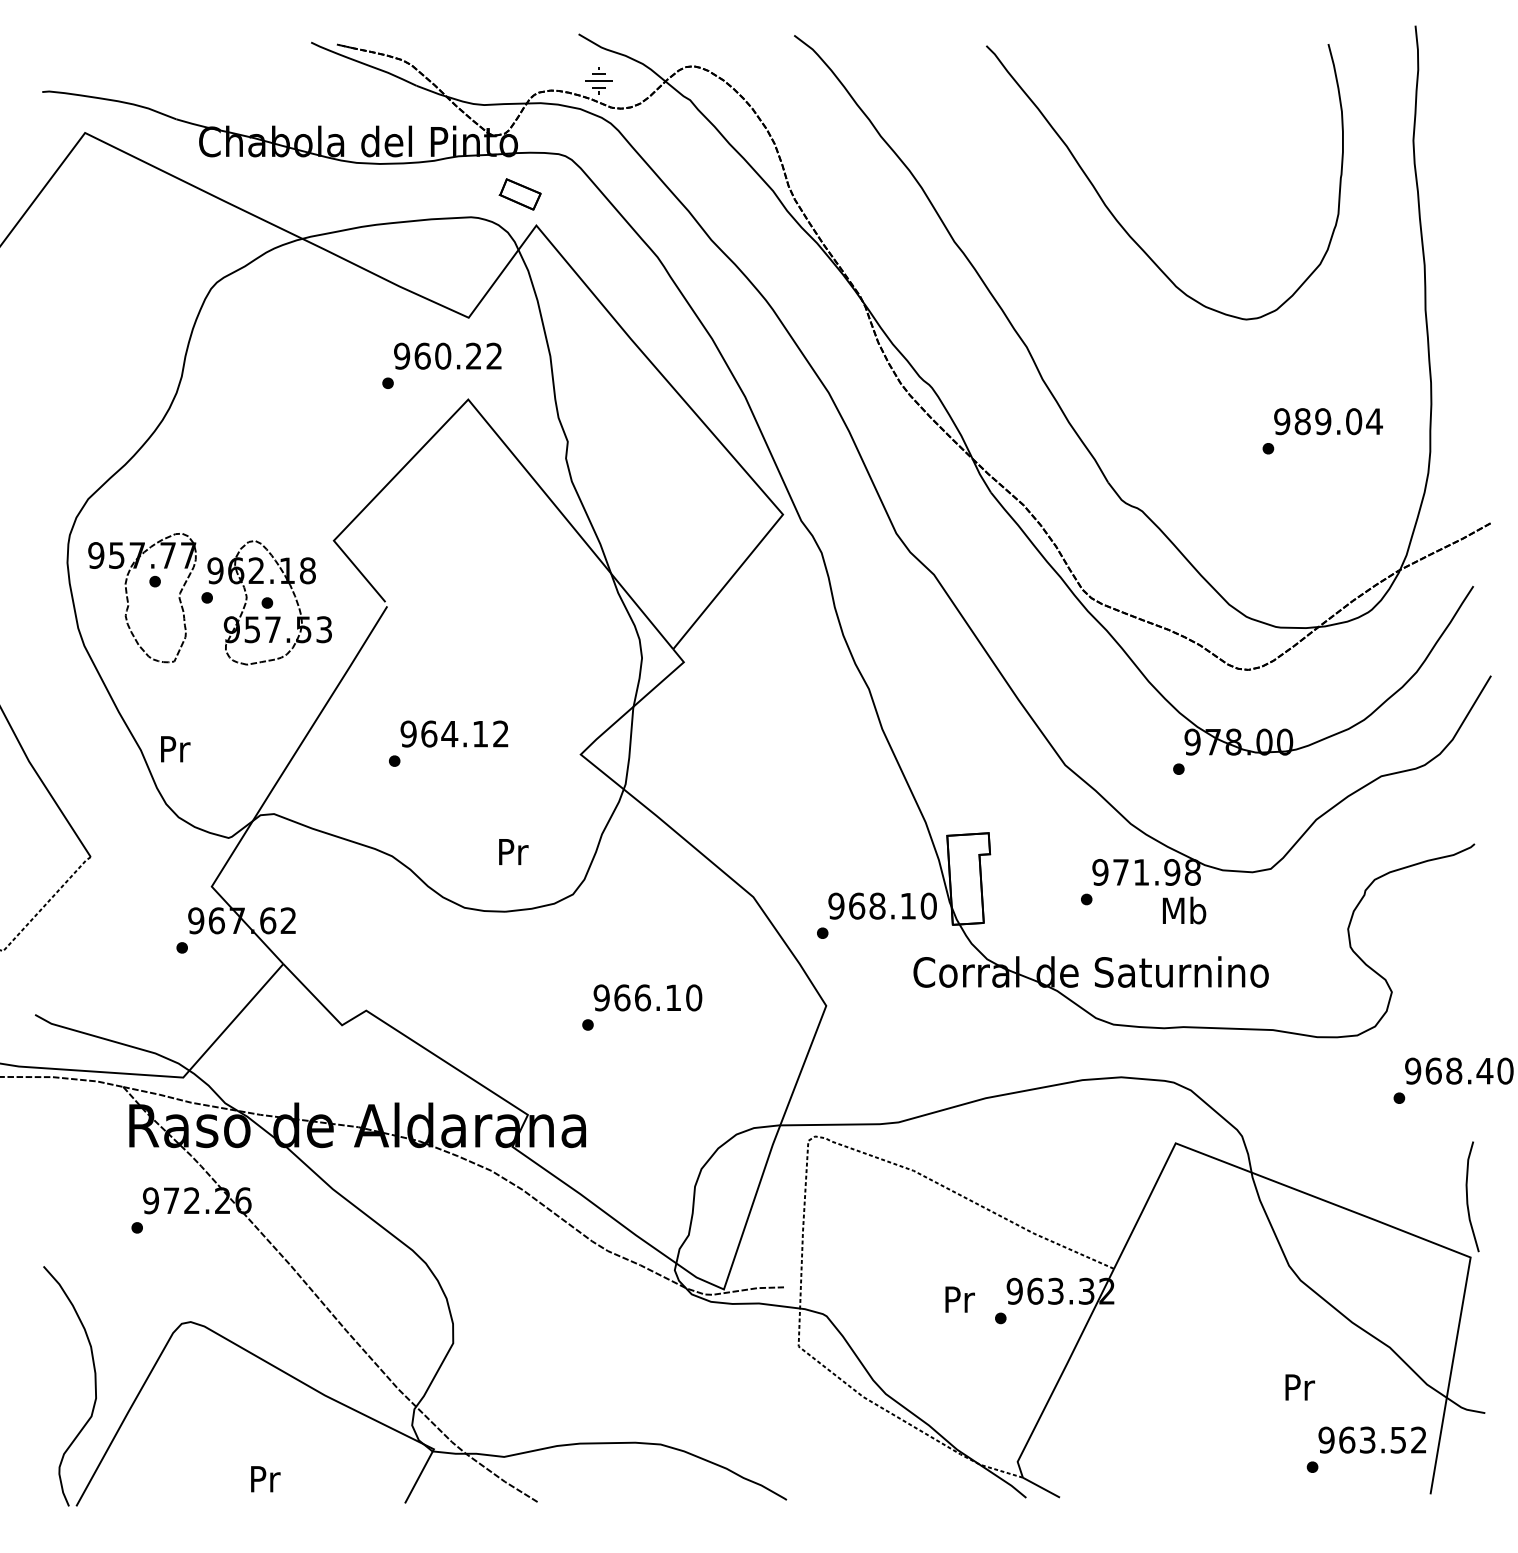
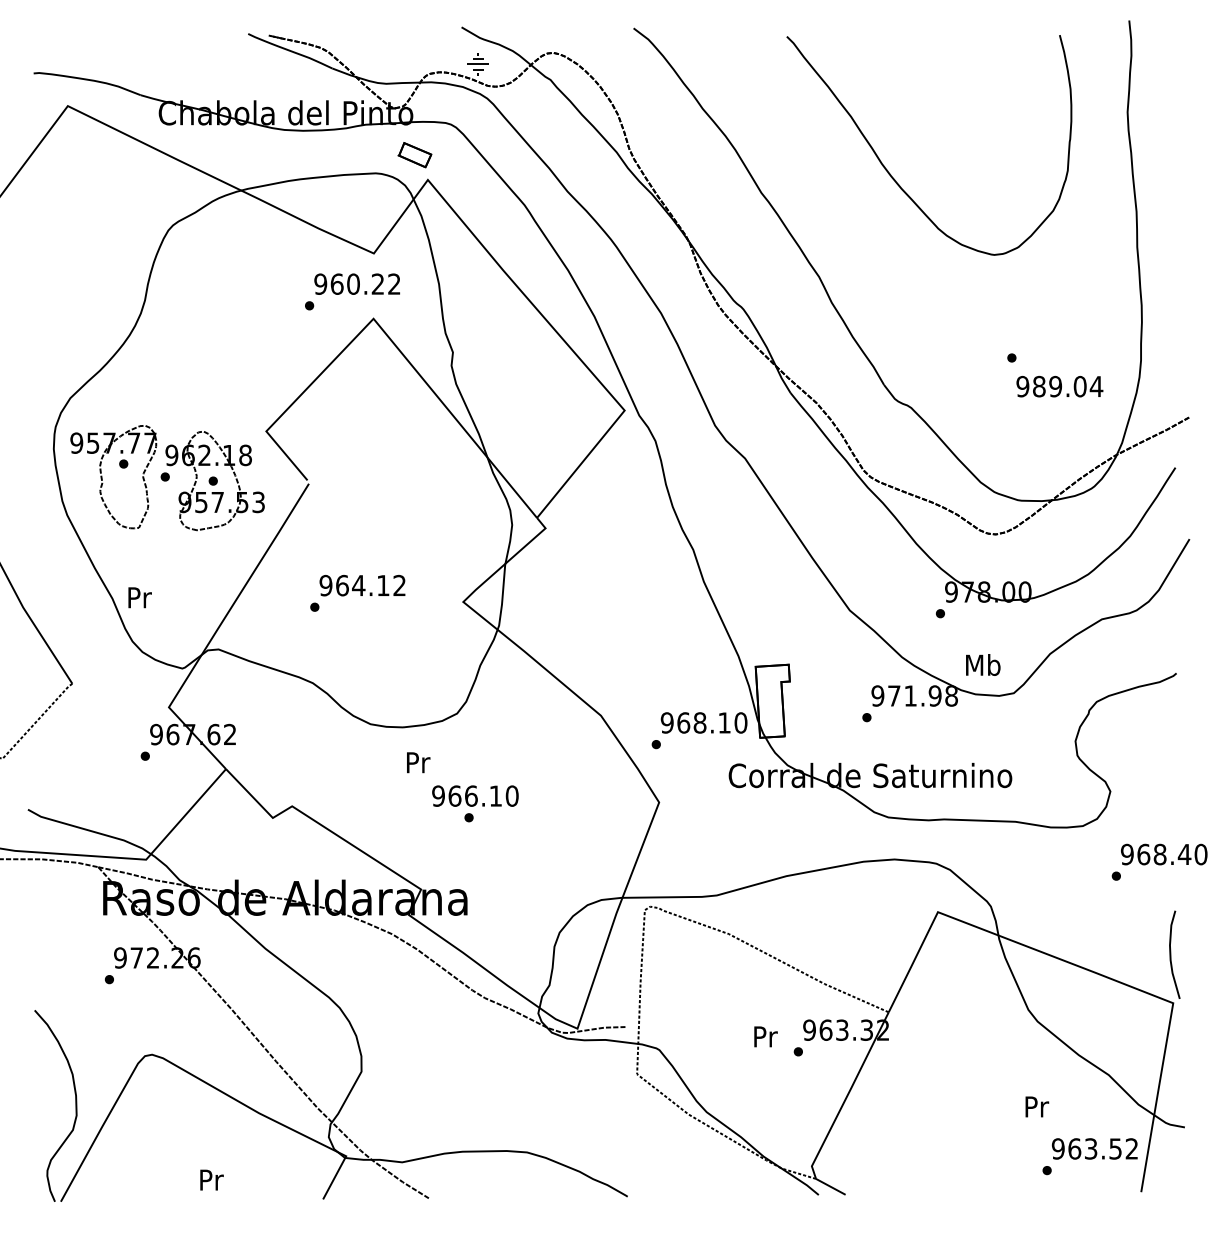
text: (1328, 421) -> (1059, 386), moved
text: (513, 851) -> (418, 762), moved
text: (1184, 910) -> (983, 664), moved
text: (647, 997) -> (475, 795), moved

